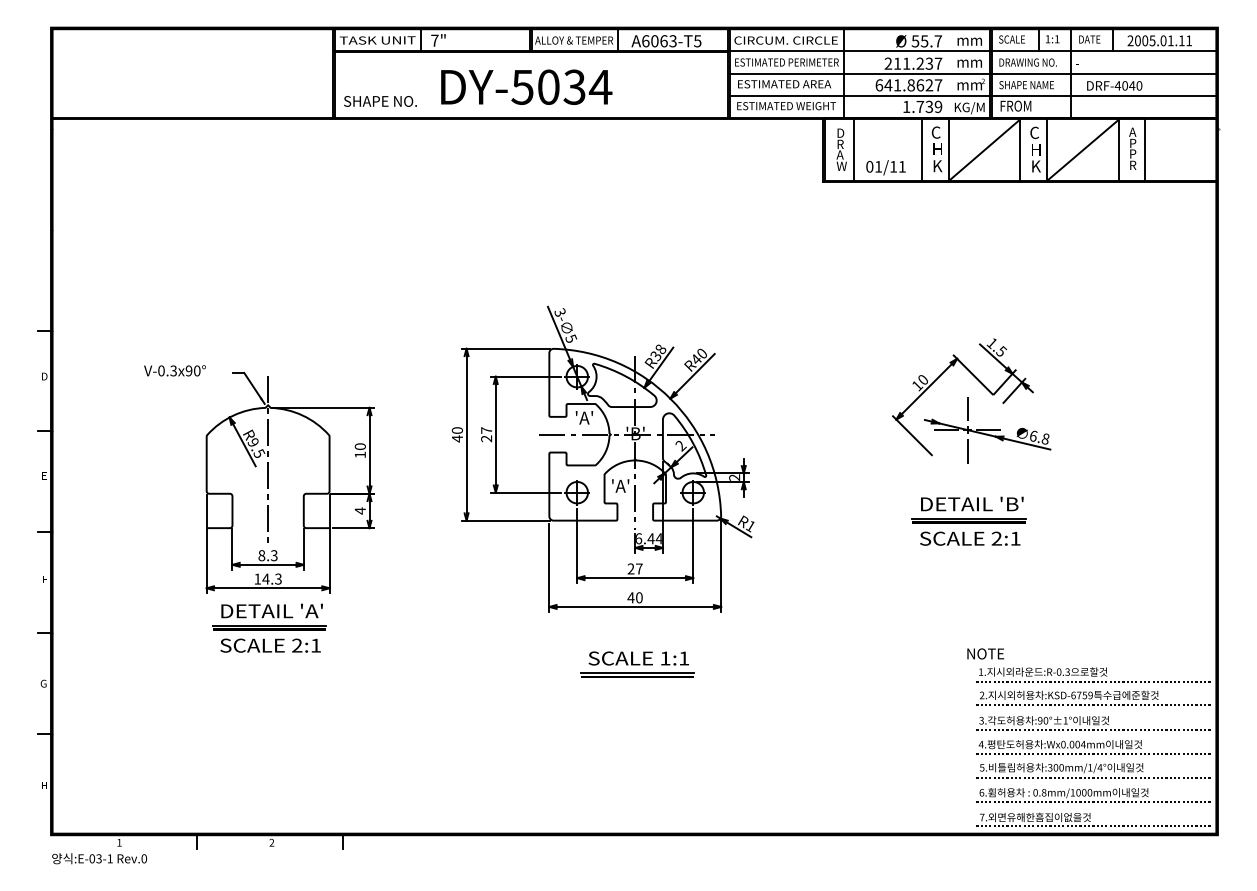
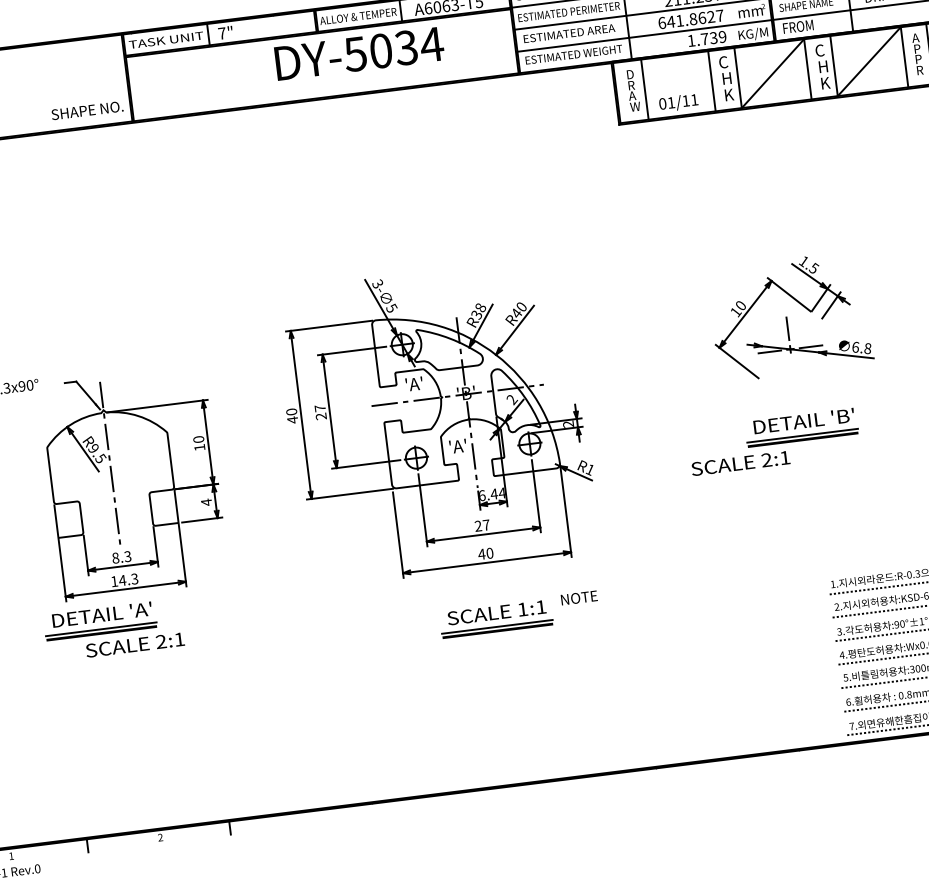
text: (526, 86) -> (359, 53), moved
text: (380, 101) -> (87, 110), moved
line: (967, 450) -> (792, 369), removed
text: (970, 538) -> (741, 463), moved
part: (269, 616) -> (100, 620), moved
text: (985, 653) -> (579, 597), moved

